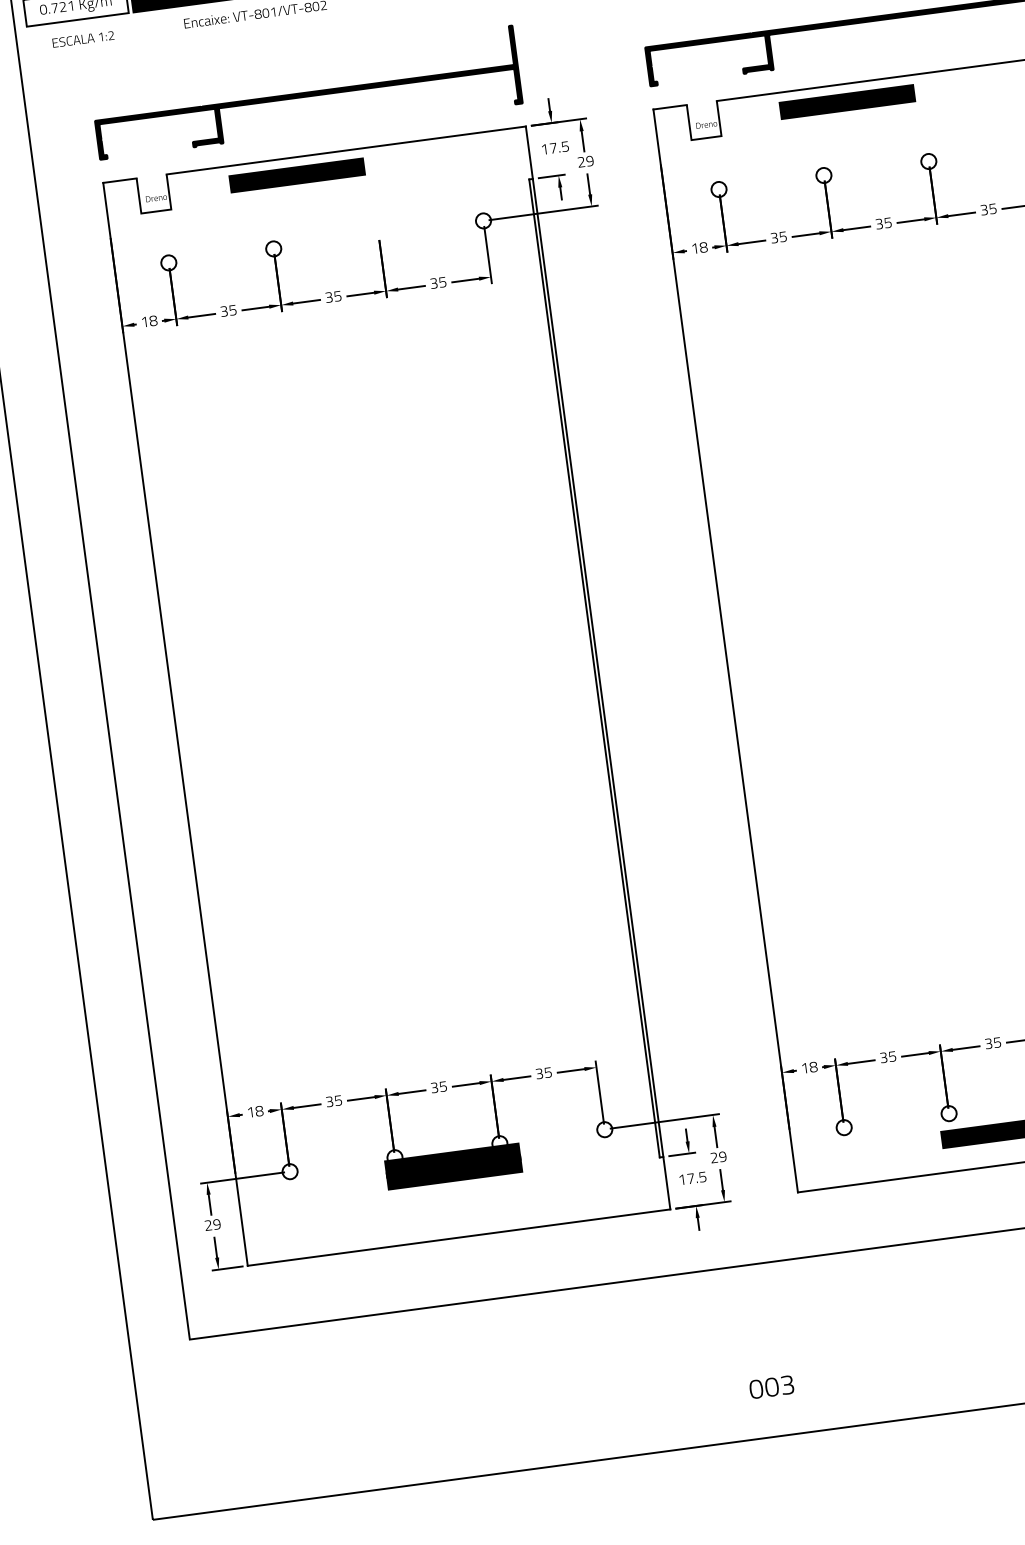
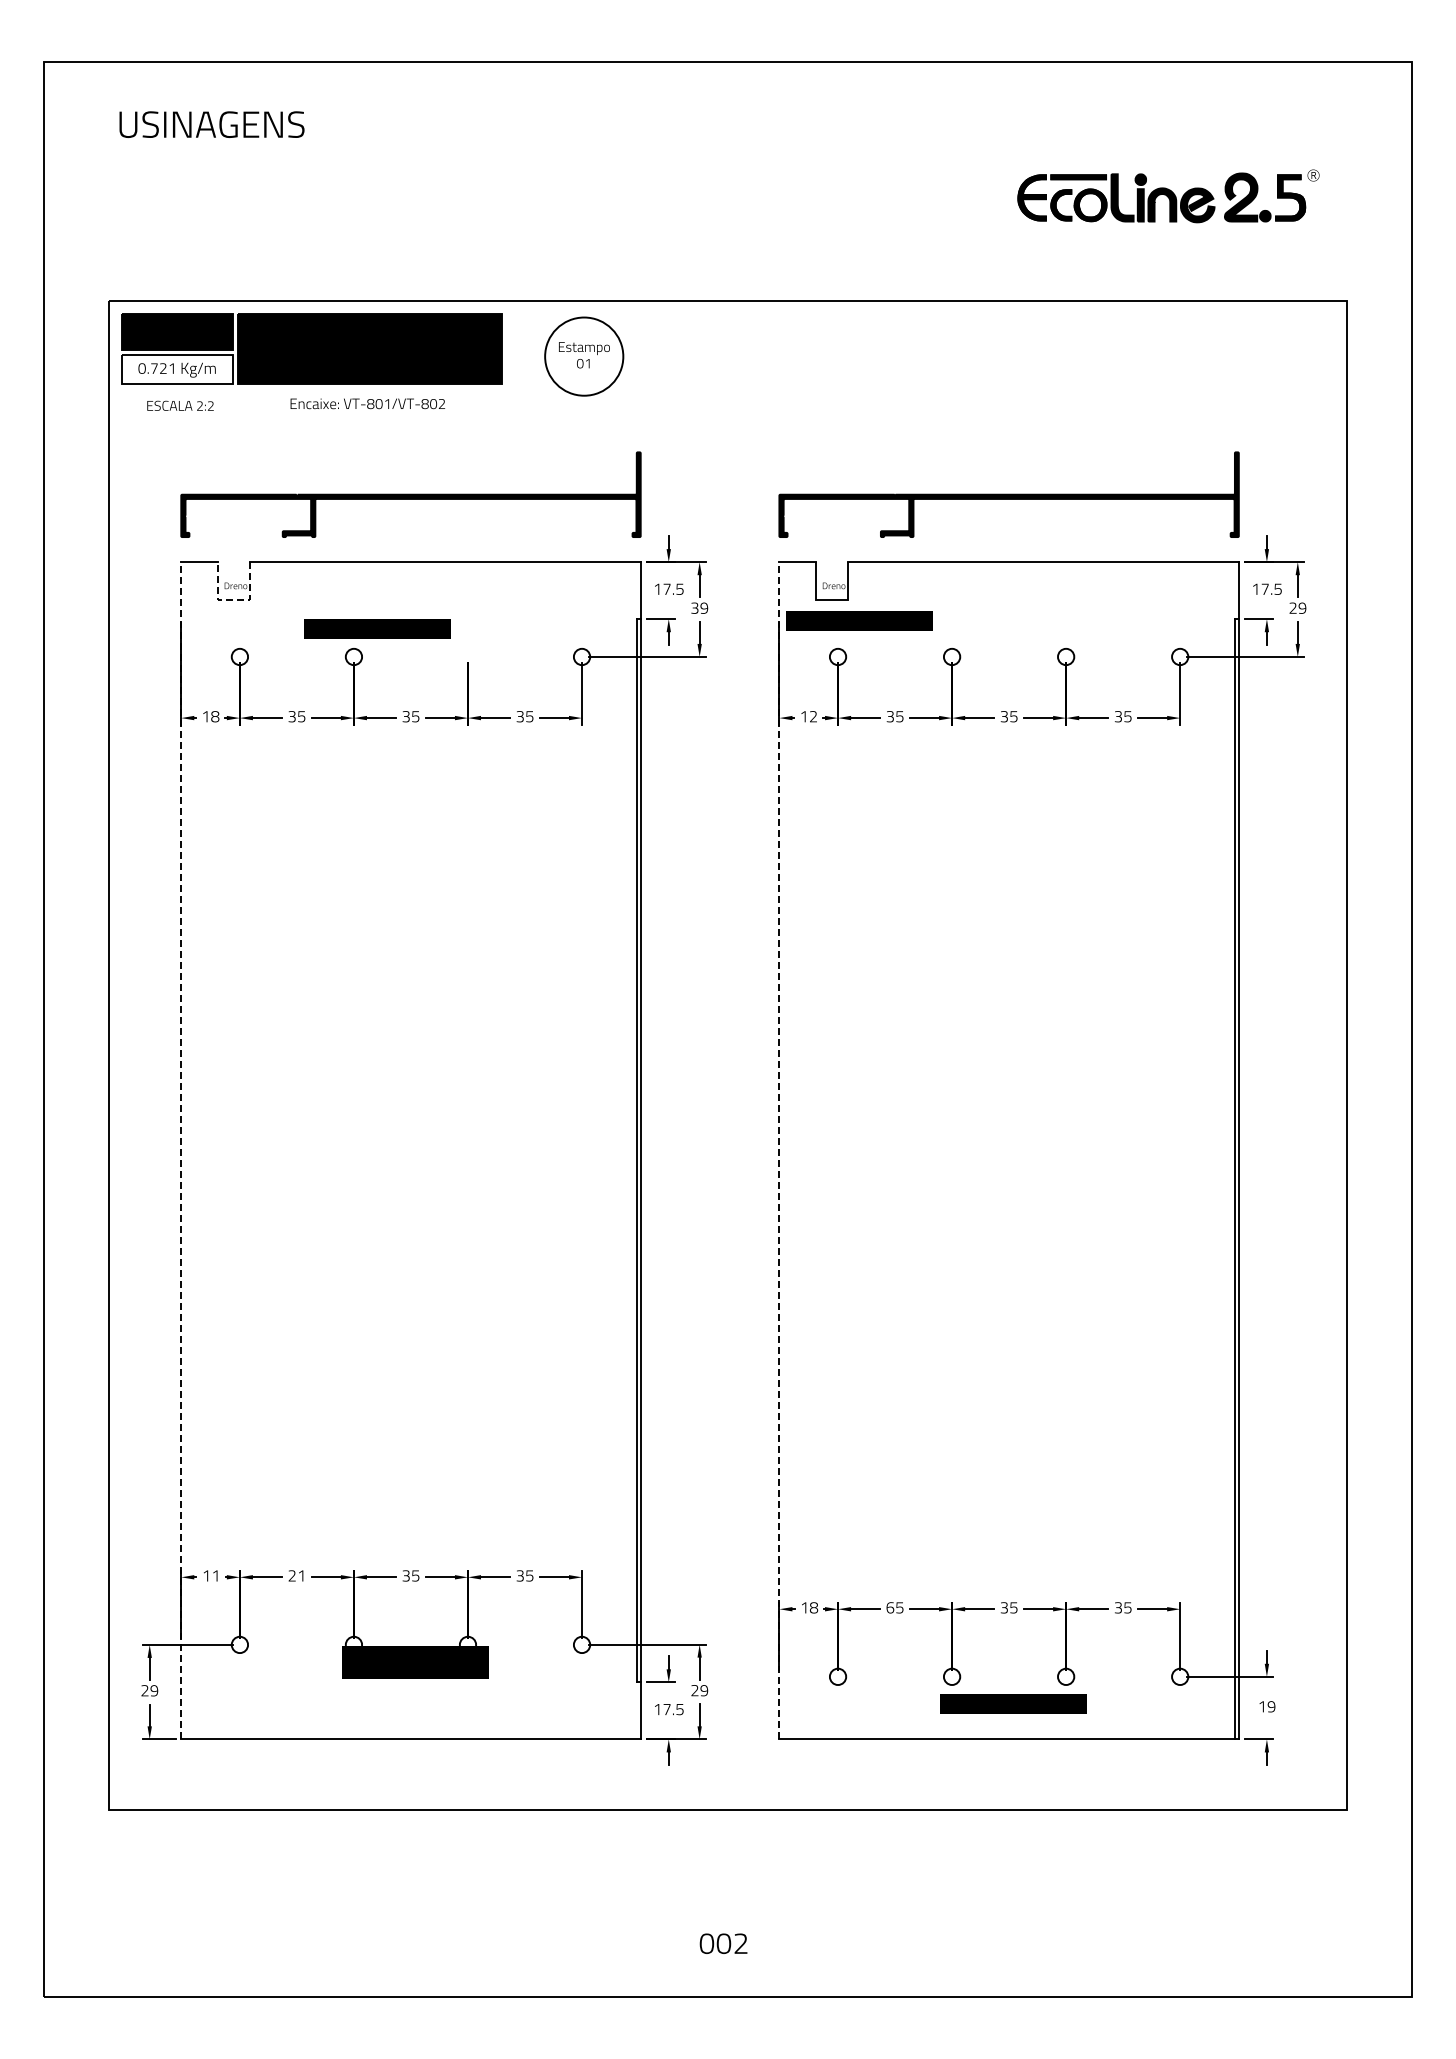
text: (100, 36) -> (199, 405), 1:2 -> 2:2
text: (847, 101) -> (859, 620), moved
text: (581, 162) -> (695, 608), 29 -> 39
text: (297, 175) -> (377, 628), moved
line: (156, 211) -> (233, 600), solid -> dashed
text: (703, 247) -> (813, 716), 18 -> 12
line: (725, 650) -> (779, 1150), solid -> dashed
line: (175, 724) -> (181, 1150), solid -> dashed
text: (883, 1057) -> (890, 1607), 35 -> 65
text: (334, 1100) -> (297, 1575), 35 -> 21
text: (259, 1110) -> (215, 1575), 18 -> 11
text: (787, 1385) -> (740, 1944), 003 -> 002

